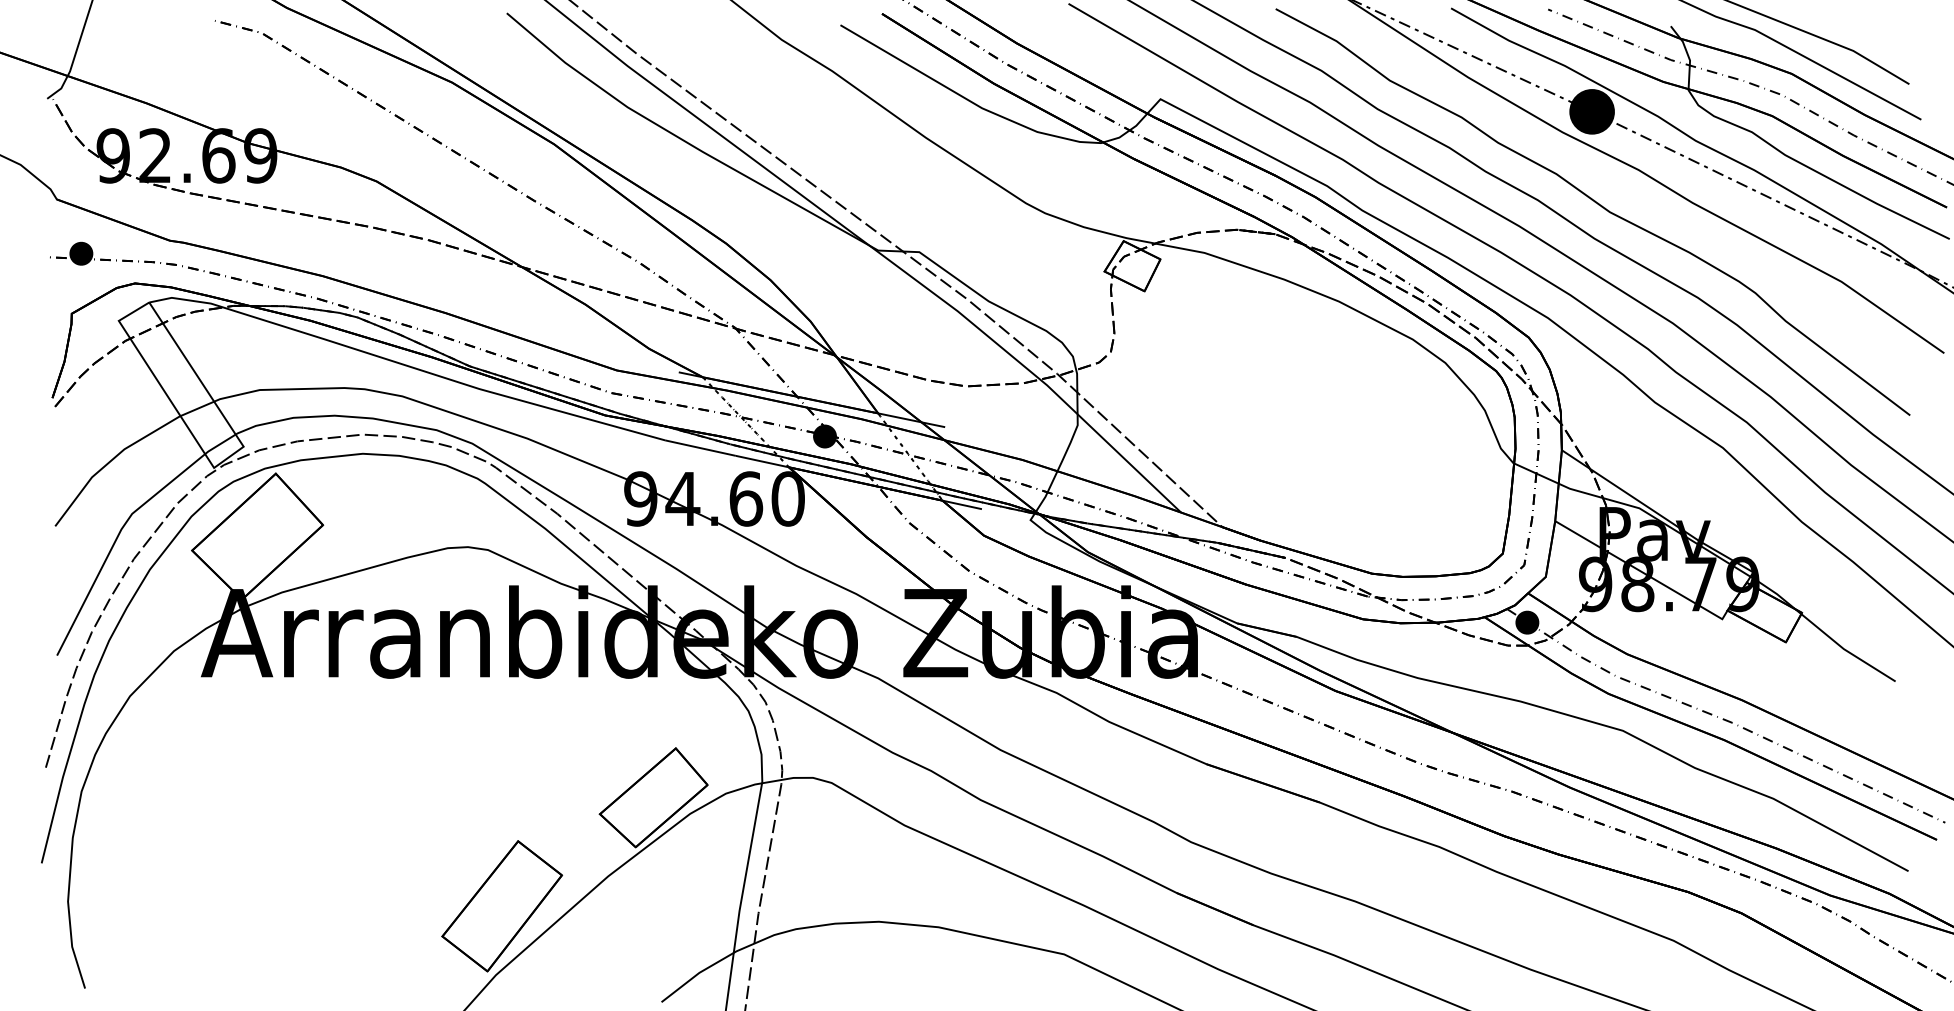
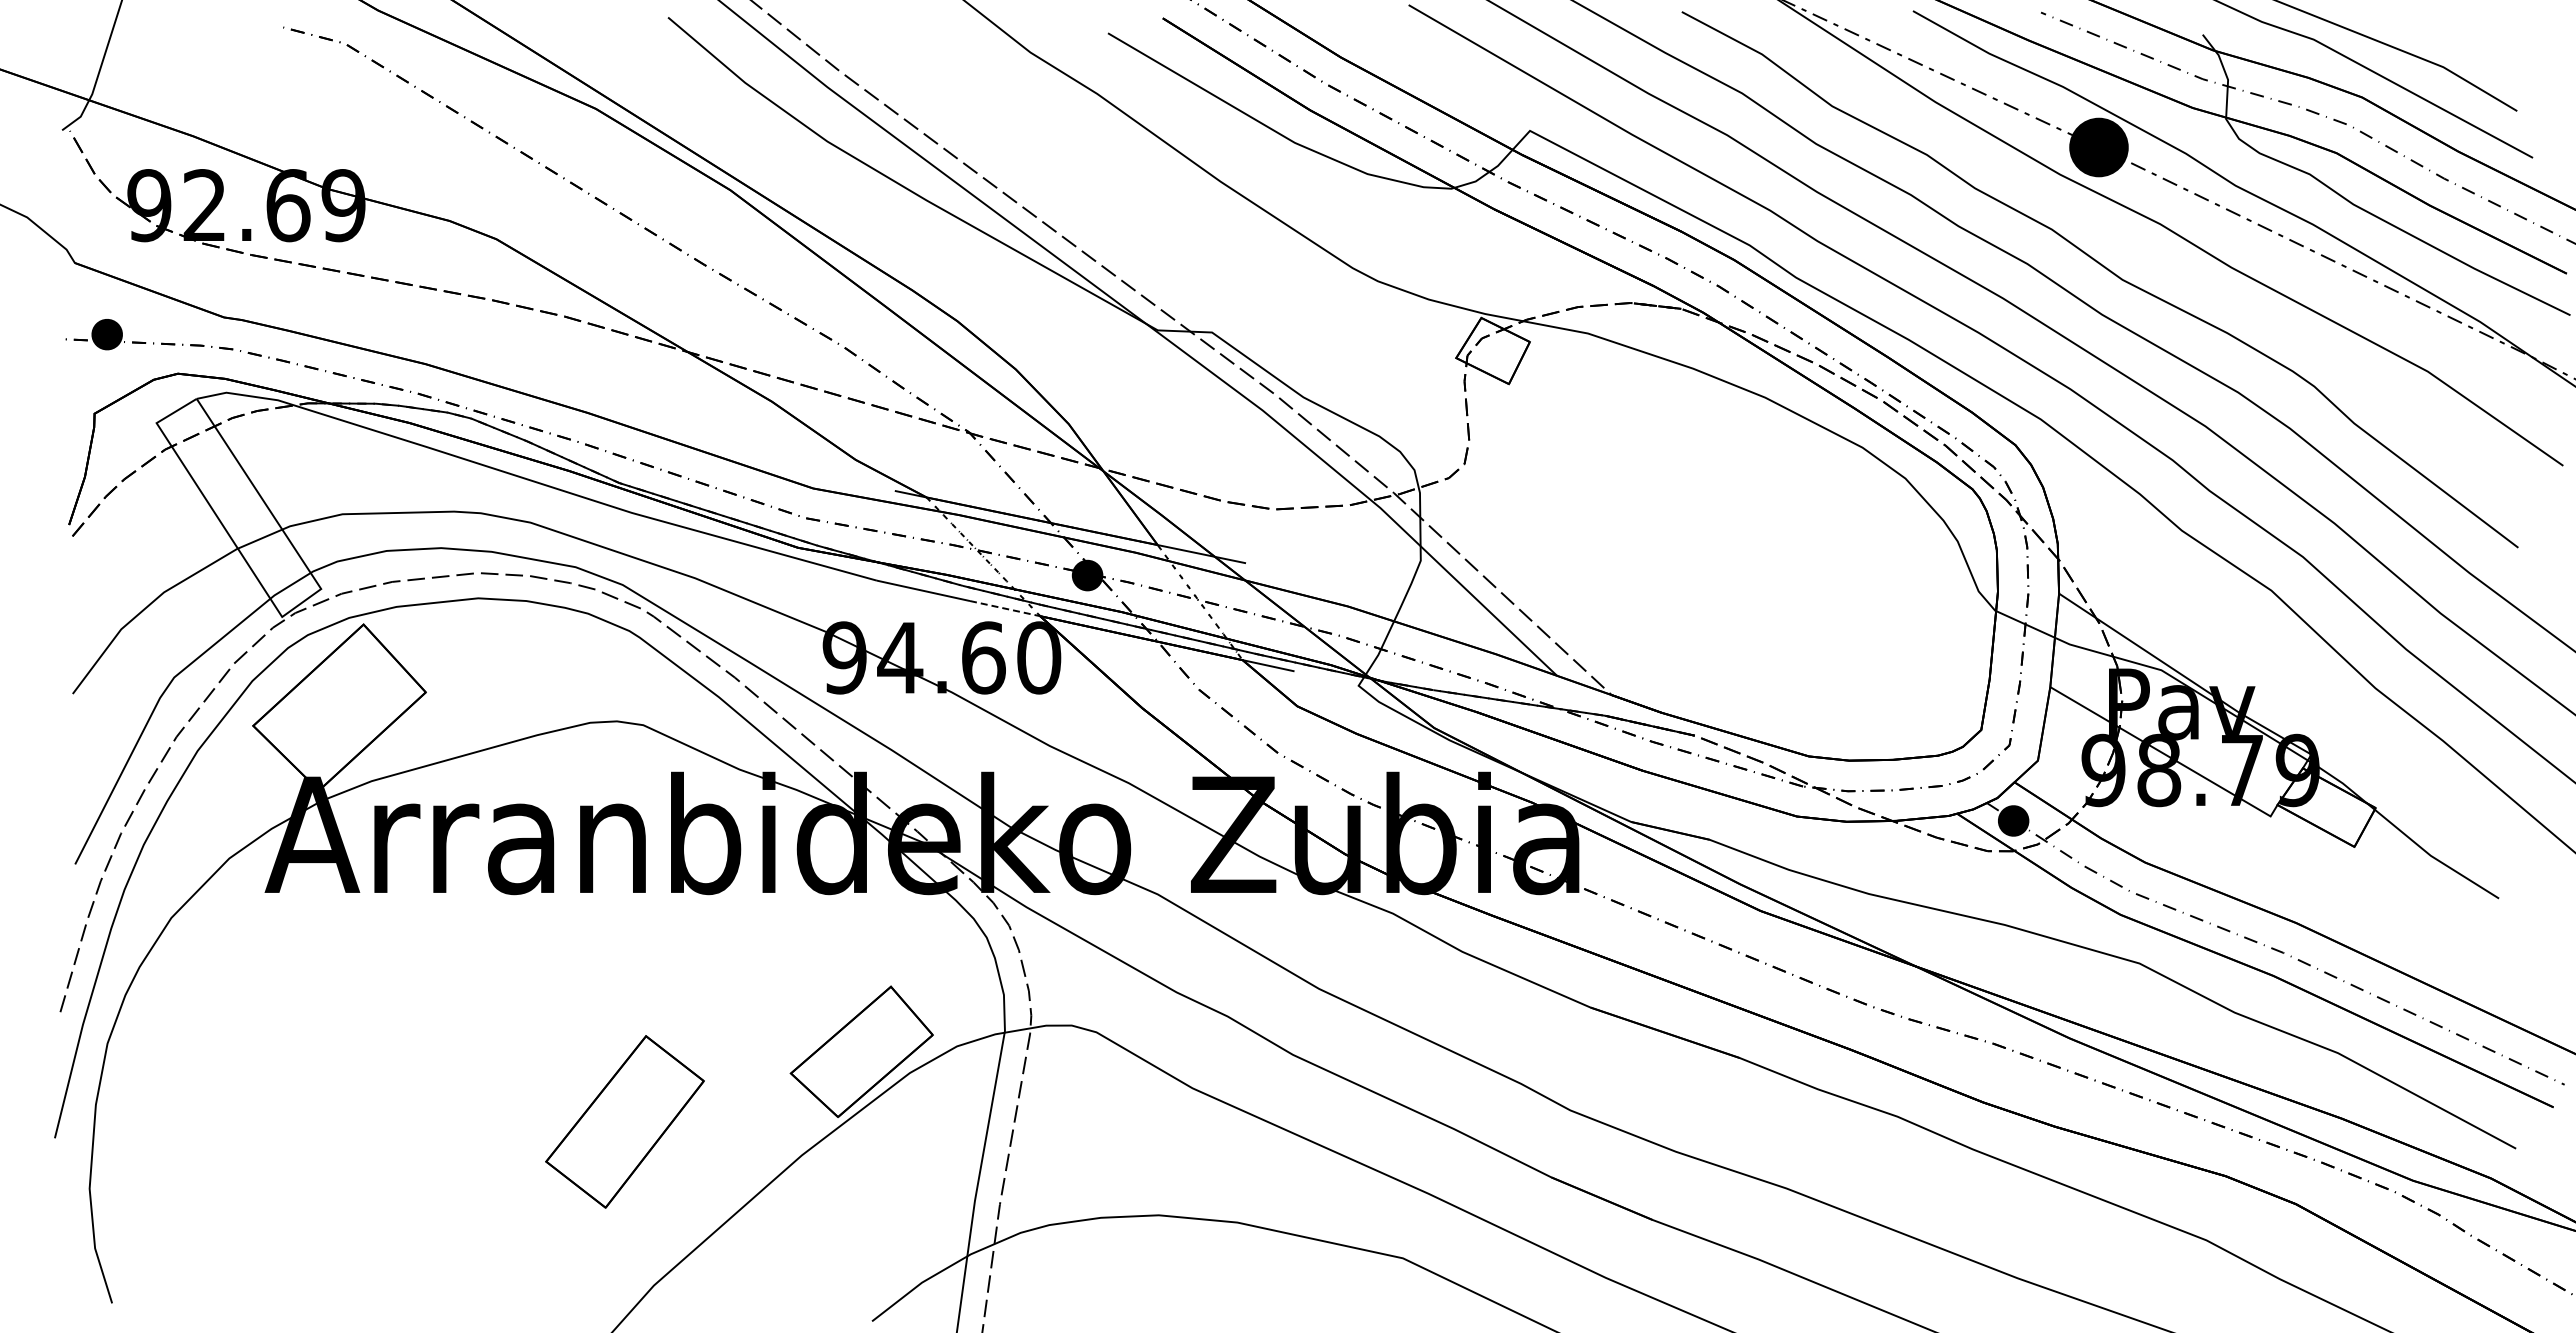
line: (762, 461) -> (1005, 608), solid -> dashed
part: (501, 905) -> (624, 1121), moved

